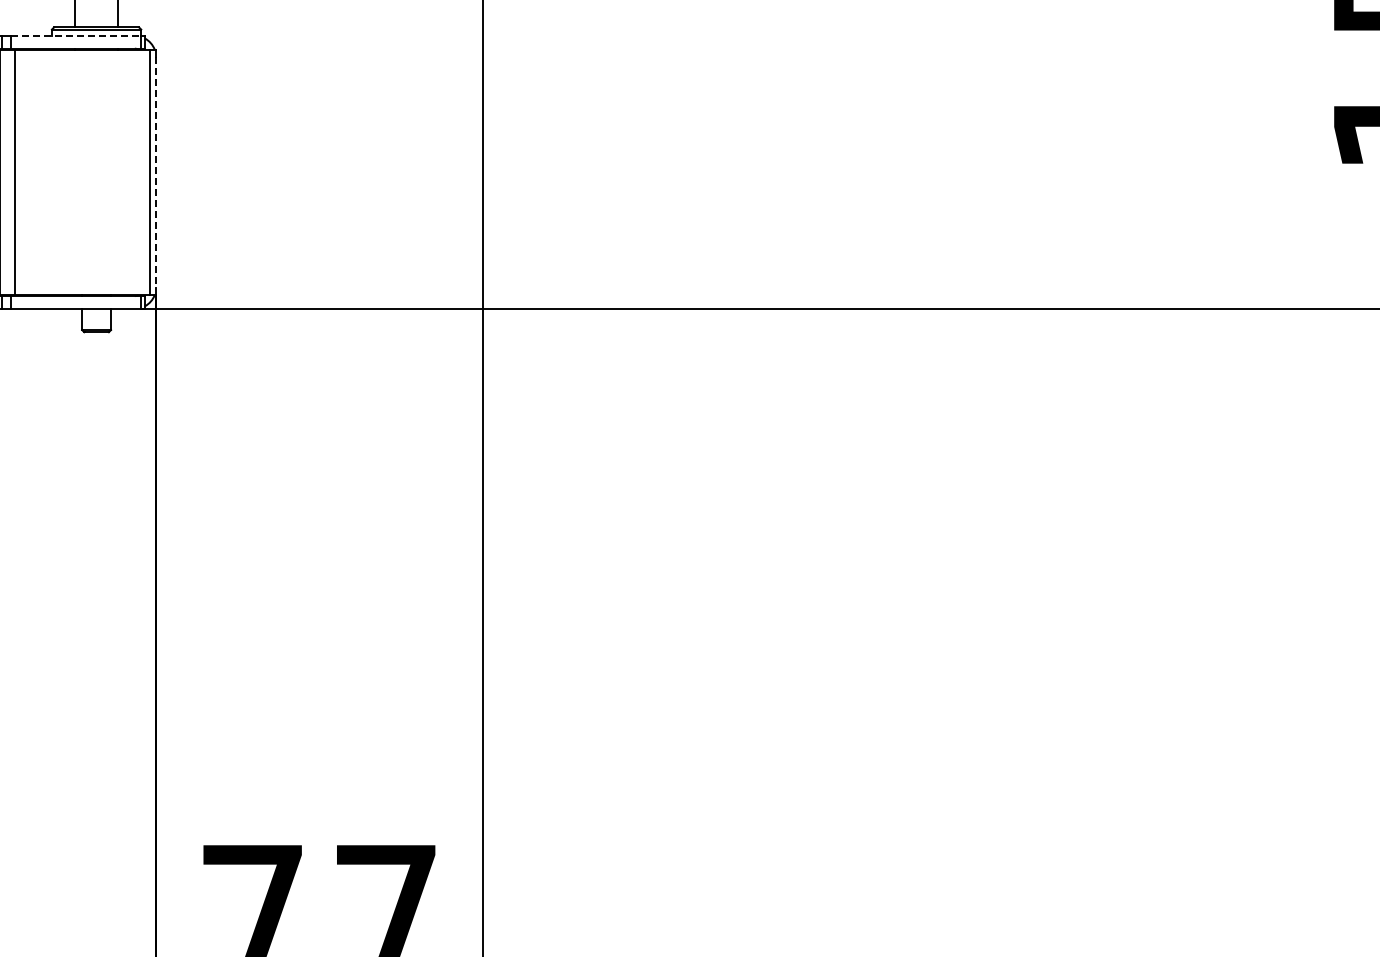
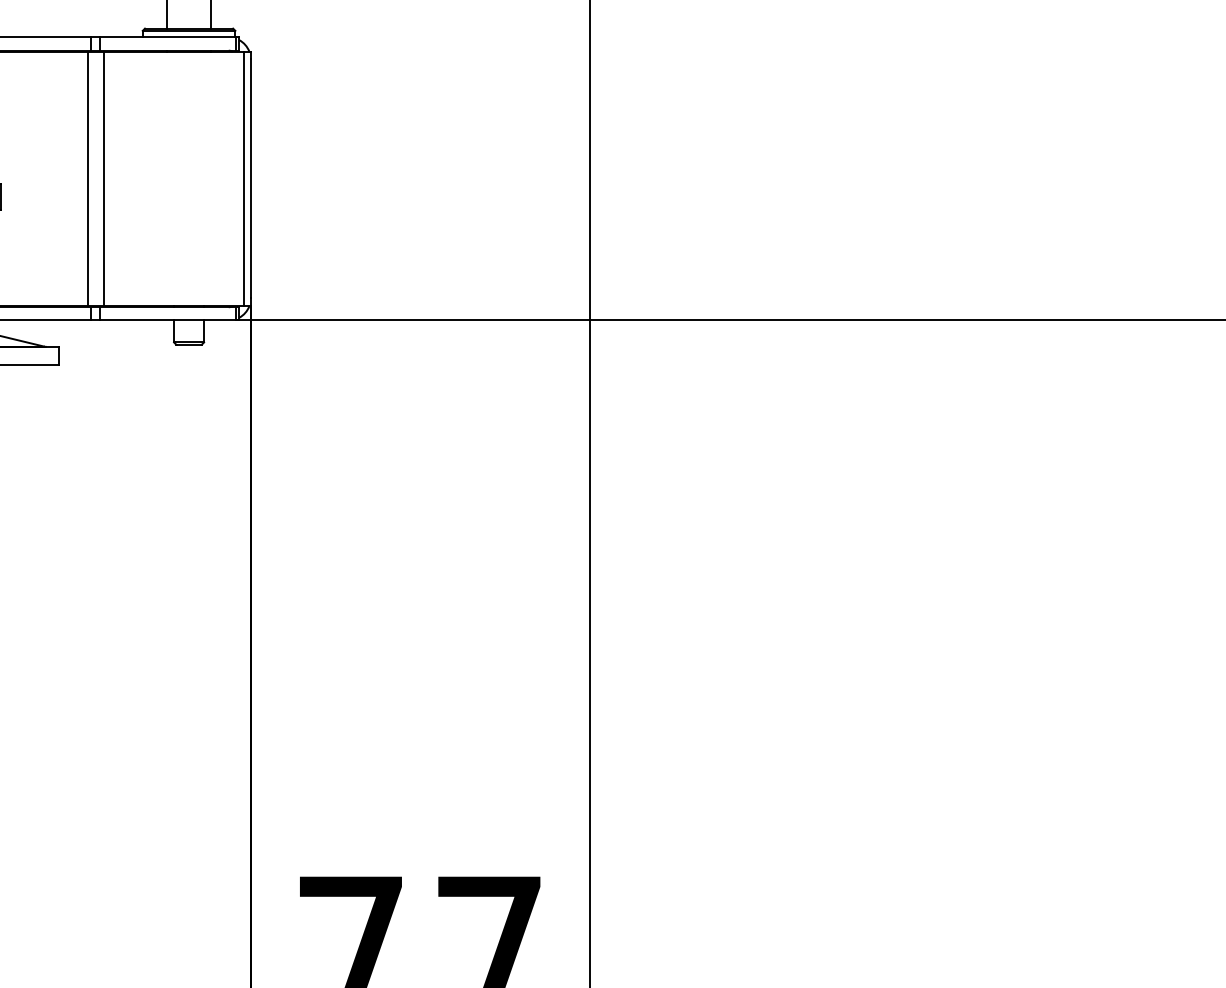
line: (76, 35) -> (168, 36), dashed -> solid
line: (156, 172) -> (251, 179), dashed -> solid

